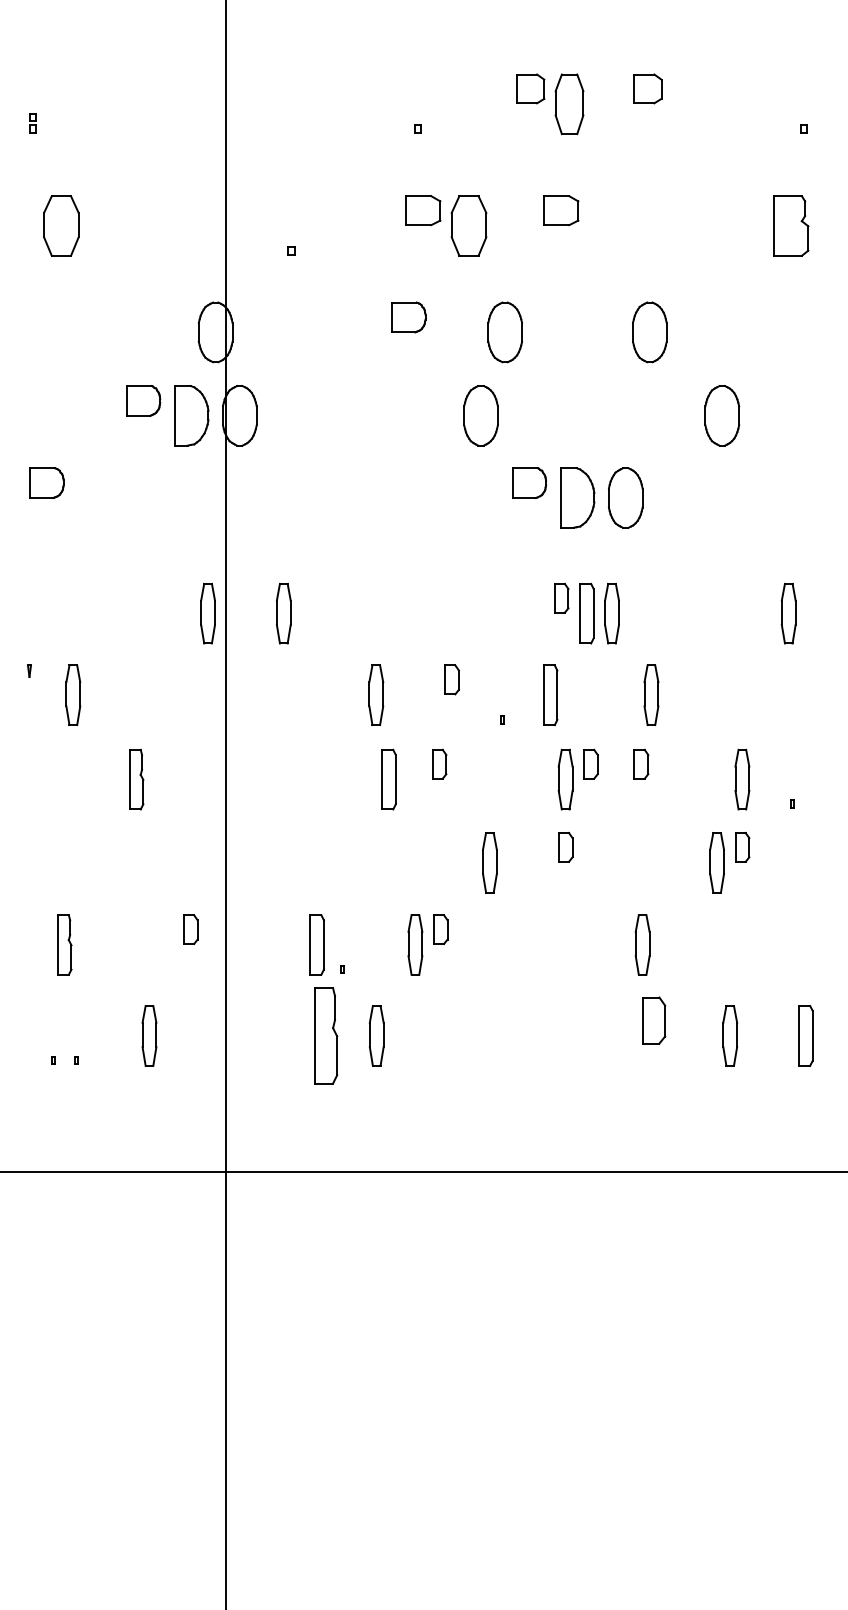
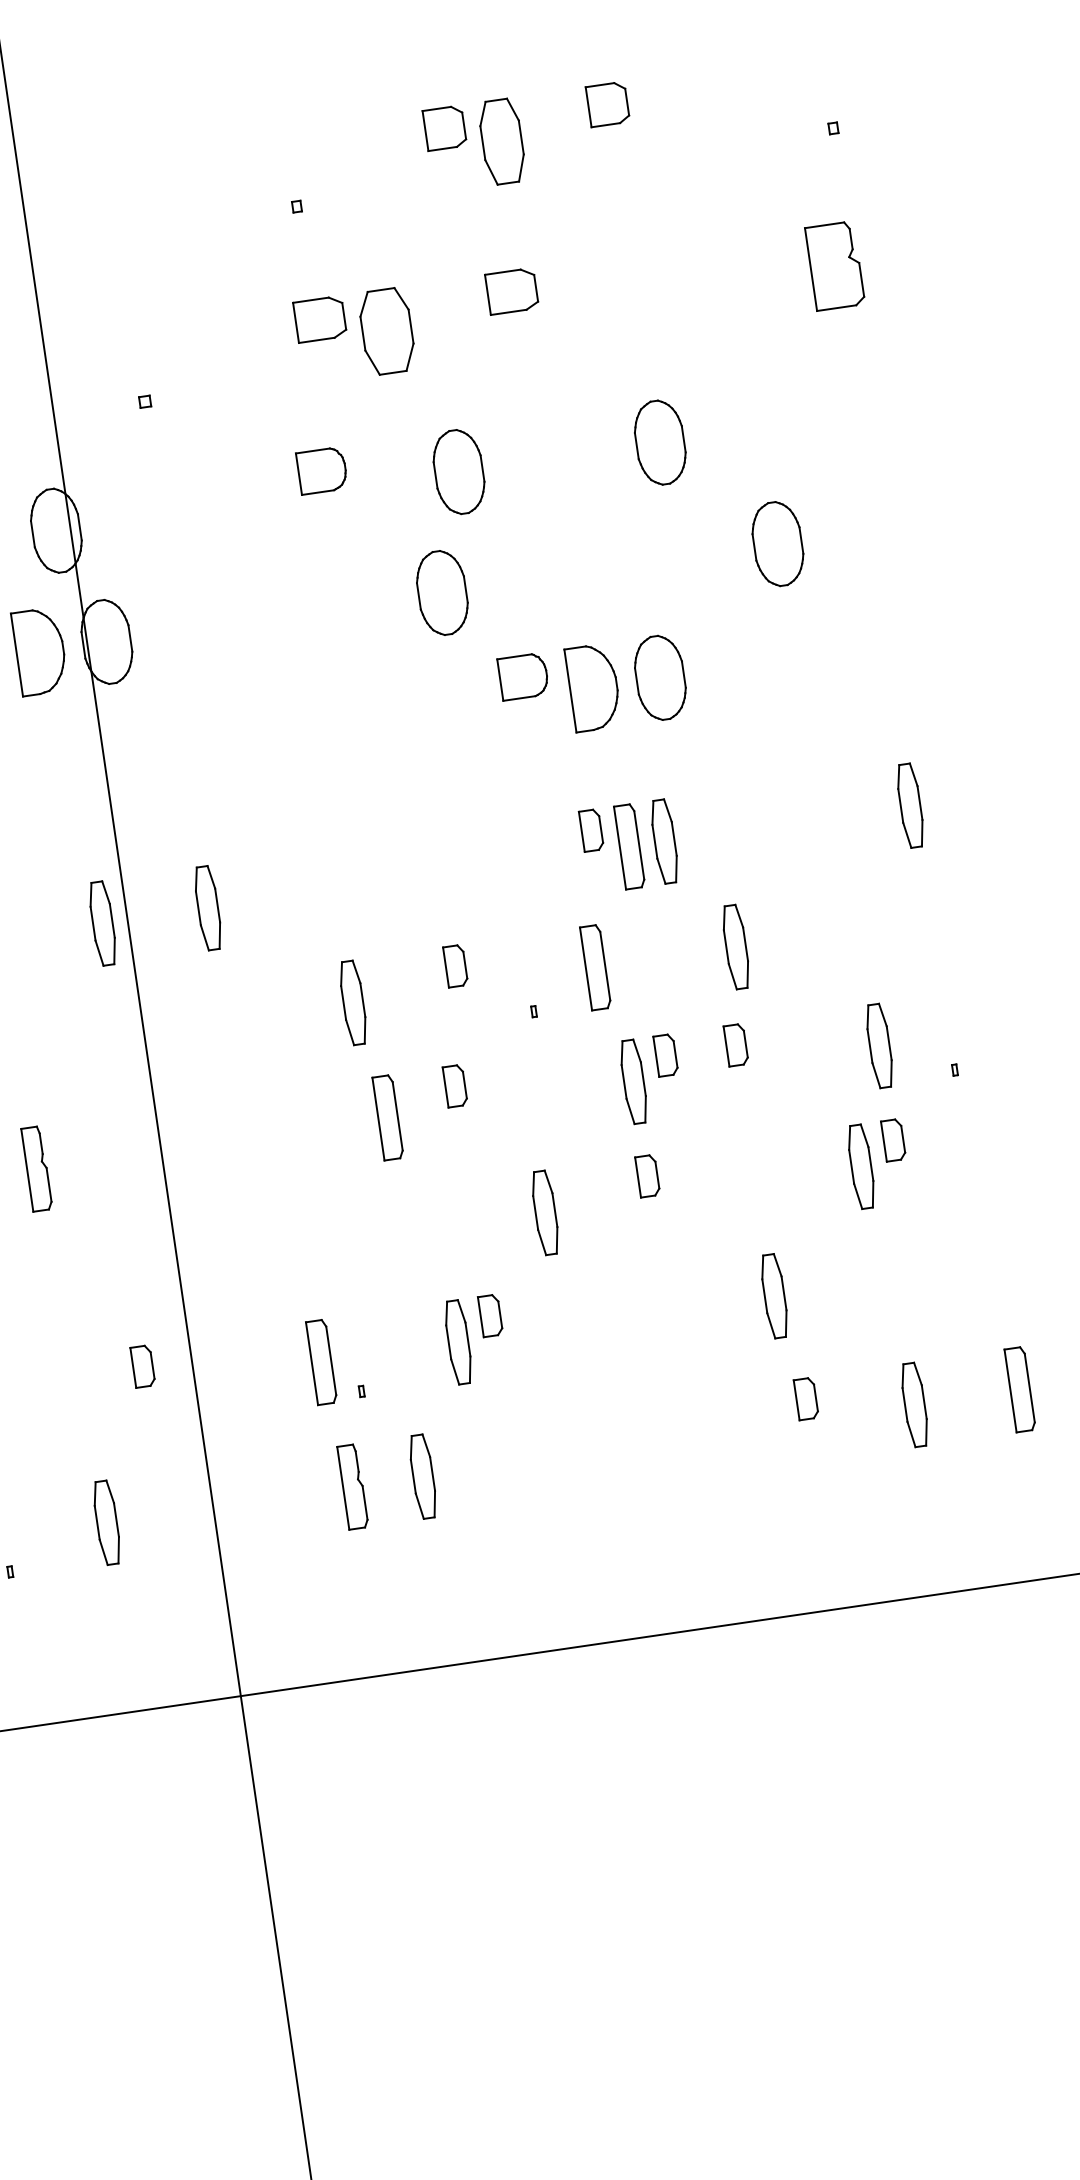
part: (654, 1020) -> (806, 1398), size x0.62
part: (326, 1035) -> (353, 1486), size x0.62

